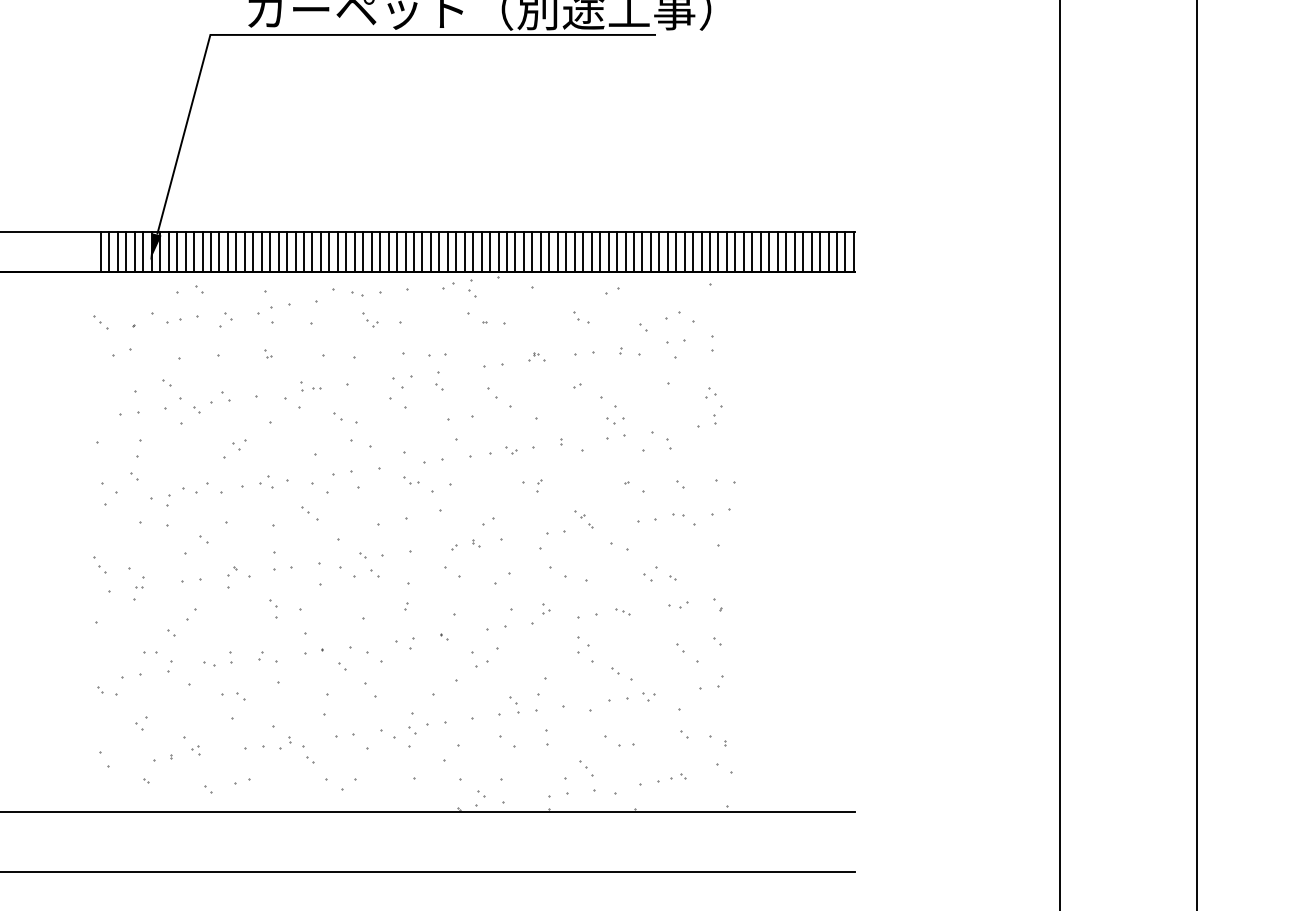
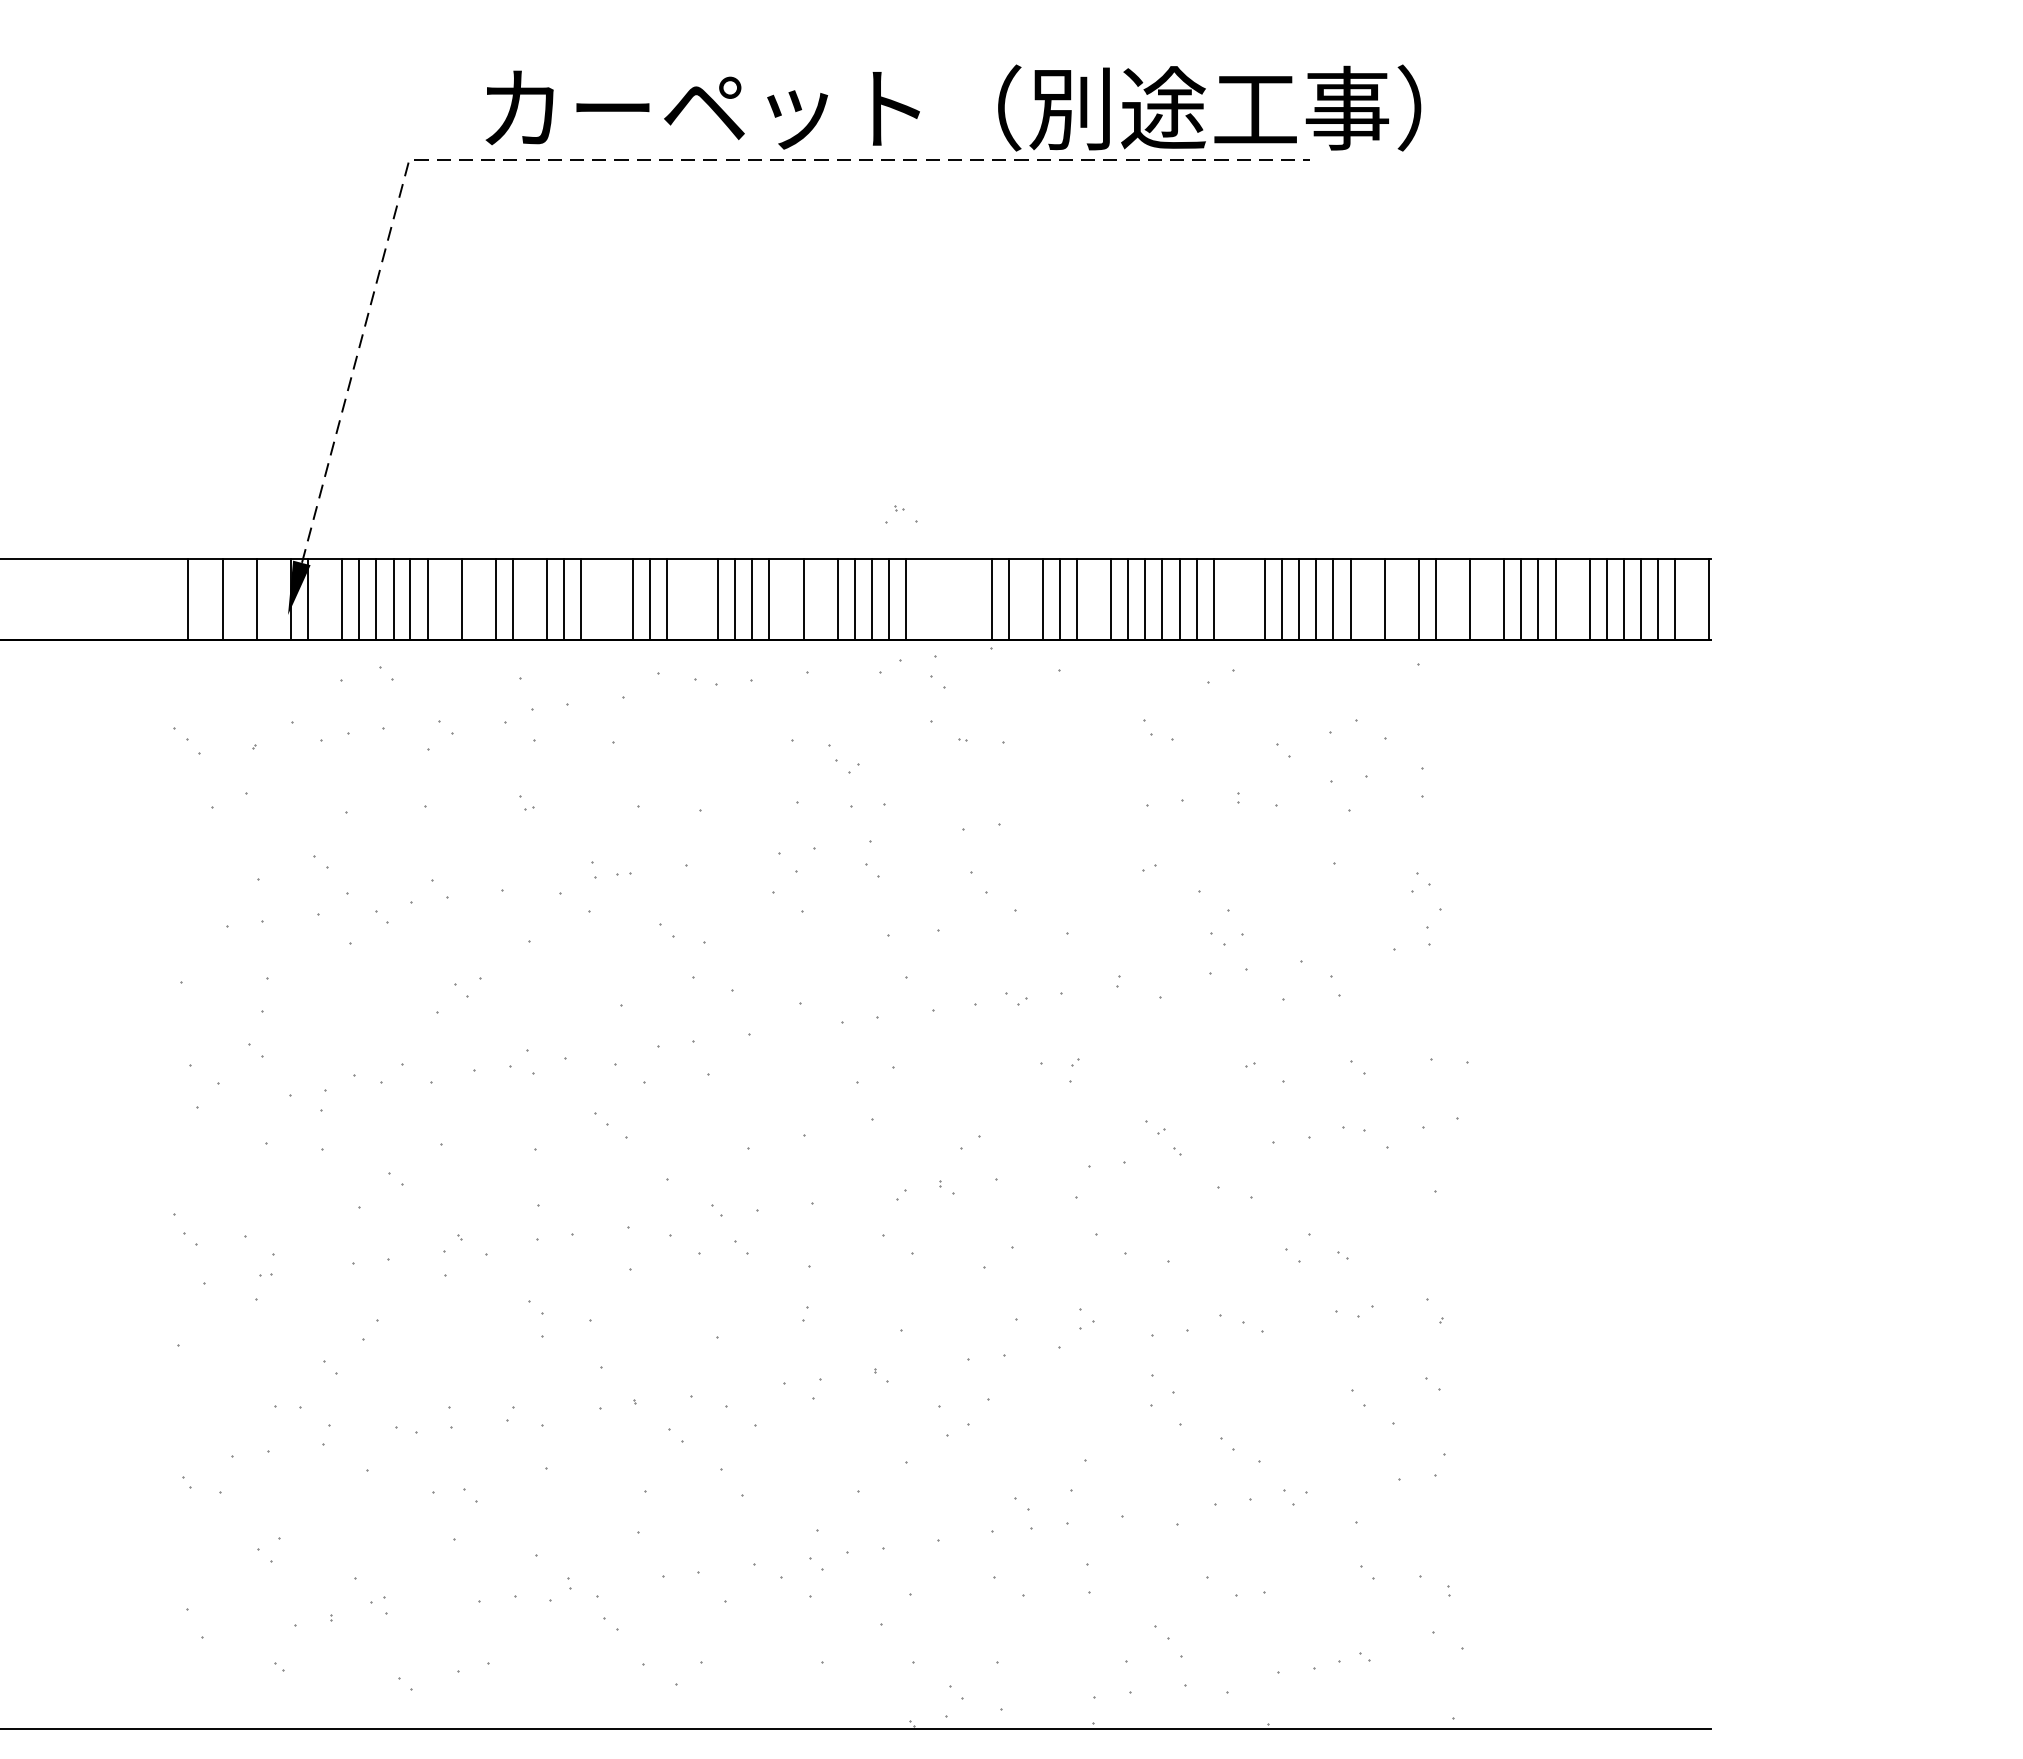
line: (329, 34) -> (649, 158), solid -> dashed
line: (109, 252) -> (205, 599), removed
line: (126, 252) -> (239, 599), removed
line: (143, 252) -> (274, 599), removed
line: (168, 252) -> (324, 599), removed
line: (227, 252) -> (443, 599), removed
line: (244, 252) -> (478, 599), removed
line: (270, 252) -> (530, 599), removed
line: (304, 252) -> (599, 599), removed
line: (312, 252) -> (615, 599), removed
line: (346, 252) -> (684, 599), removed
line: (354, 252) -> (700, 599), removed
line: (397, 252) -> (787, 599), removed
line: (413, 252) -> (819, 599), removed
line: (464, 252) -> (922, 599), removed
line: (473, 252) -> (940, 599), removed
line: (481, 252) -> (957, 599), removed
line: (490, 252) -> (975, 599), removed
line: (515, 252) -> (1025, 599), removed
line: (549, 252) -> (1094, 599), removed
line: (616, 252) -> (1229, 599), removed
line: (625, 252) -> (1247, 599), removed
line: (684, 252) -> (1367, 599), removed
line: (701, 252) -> (1401, 599), removed
line: (727, 252) -> (1454, 599), removed
line: (743, 252) -> (1486, 599), removed
line: (786, 252) -> (1573, 599), removed
line: (845, 252) -> (1692, 599), removed
part: (370, 319) -> (843, 758), moved
part: (536, 356) -> (900, 514), moved
part: (411, 480) -> (815, 1059), removed
part: (622, 611) -> (1241, 1324), size x1.6

